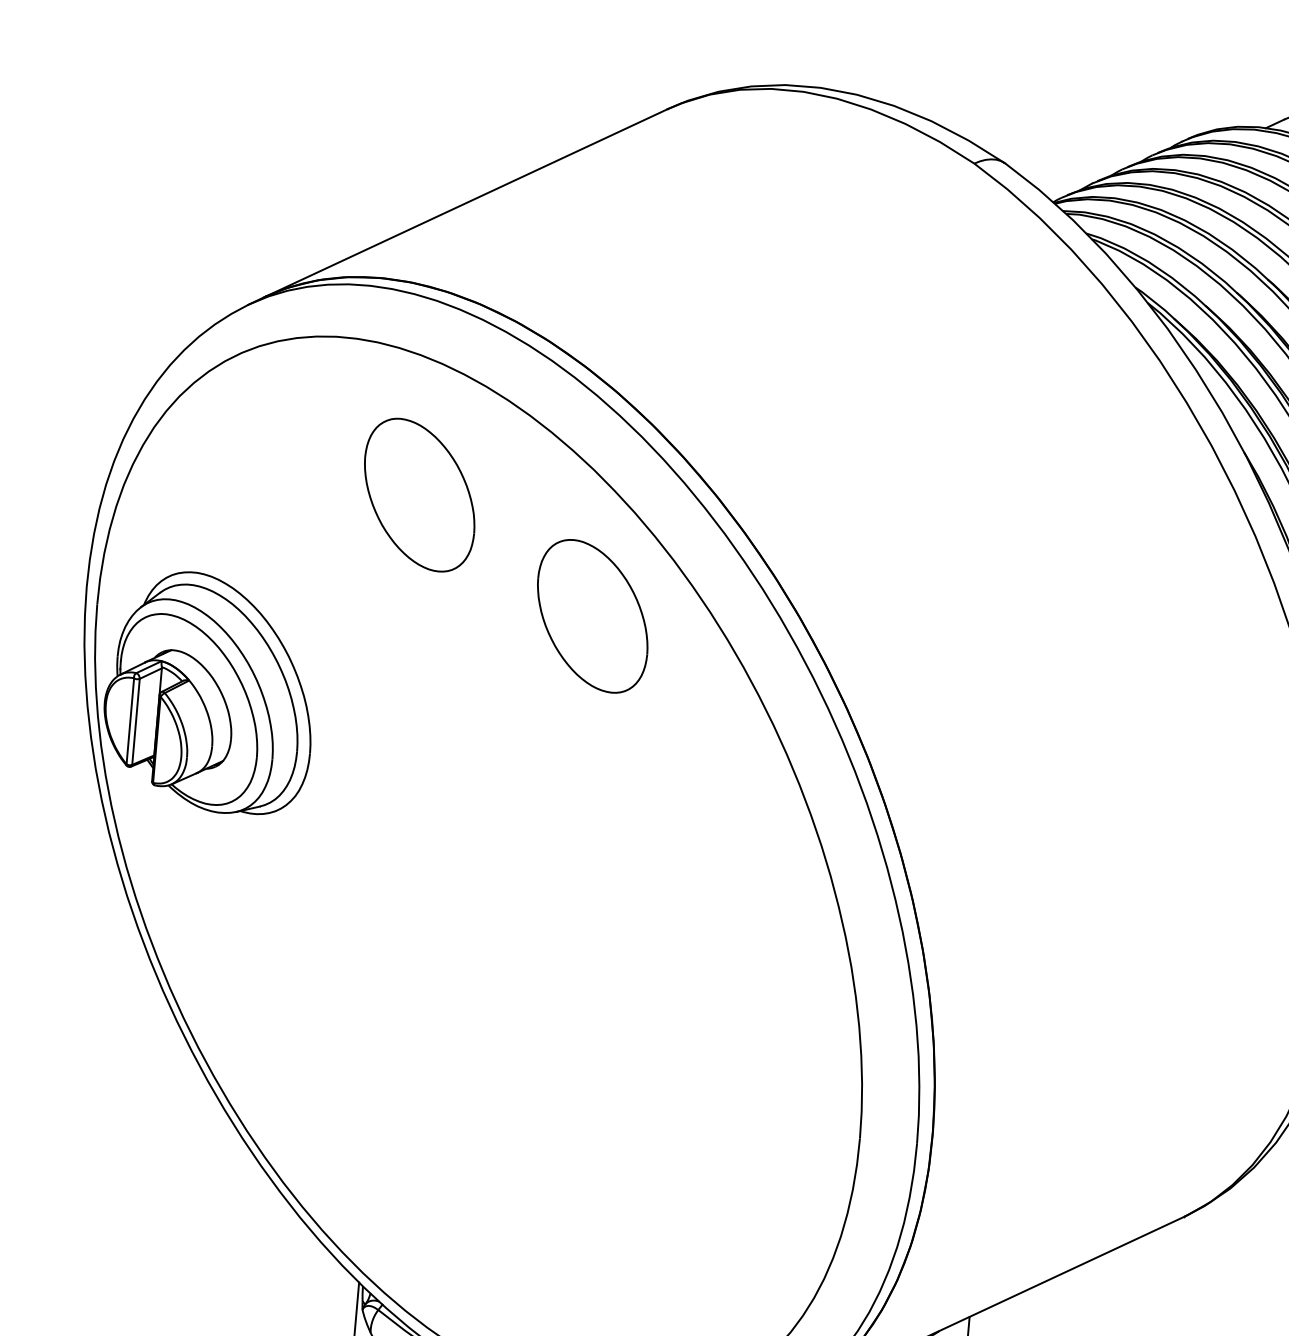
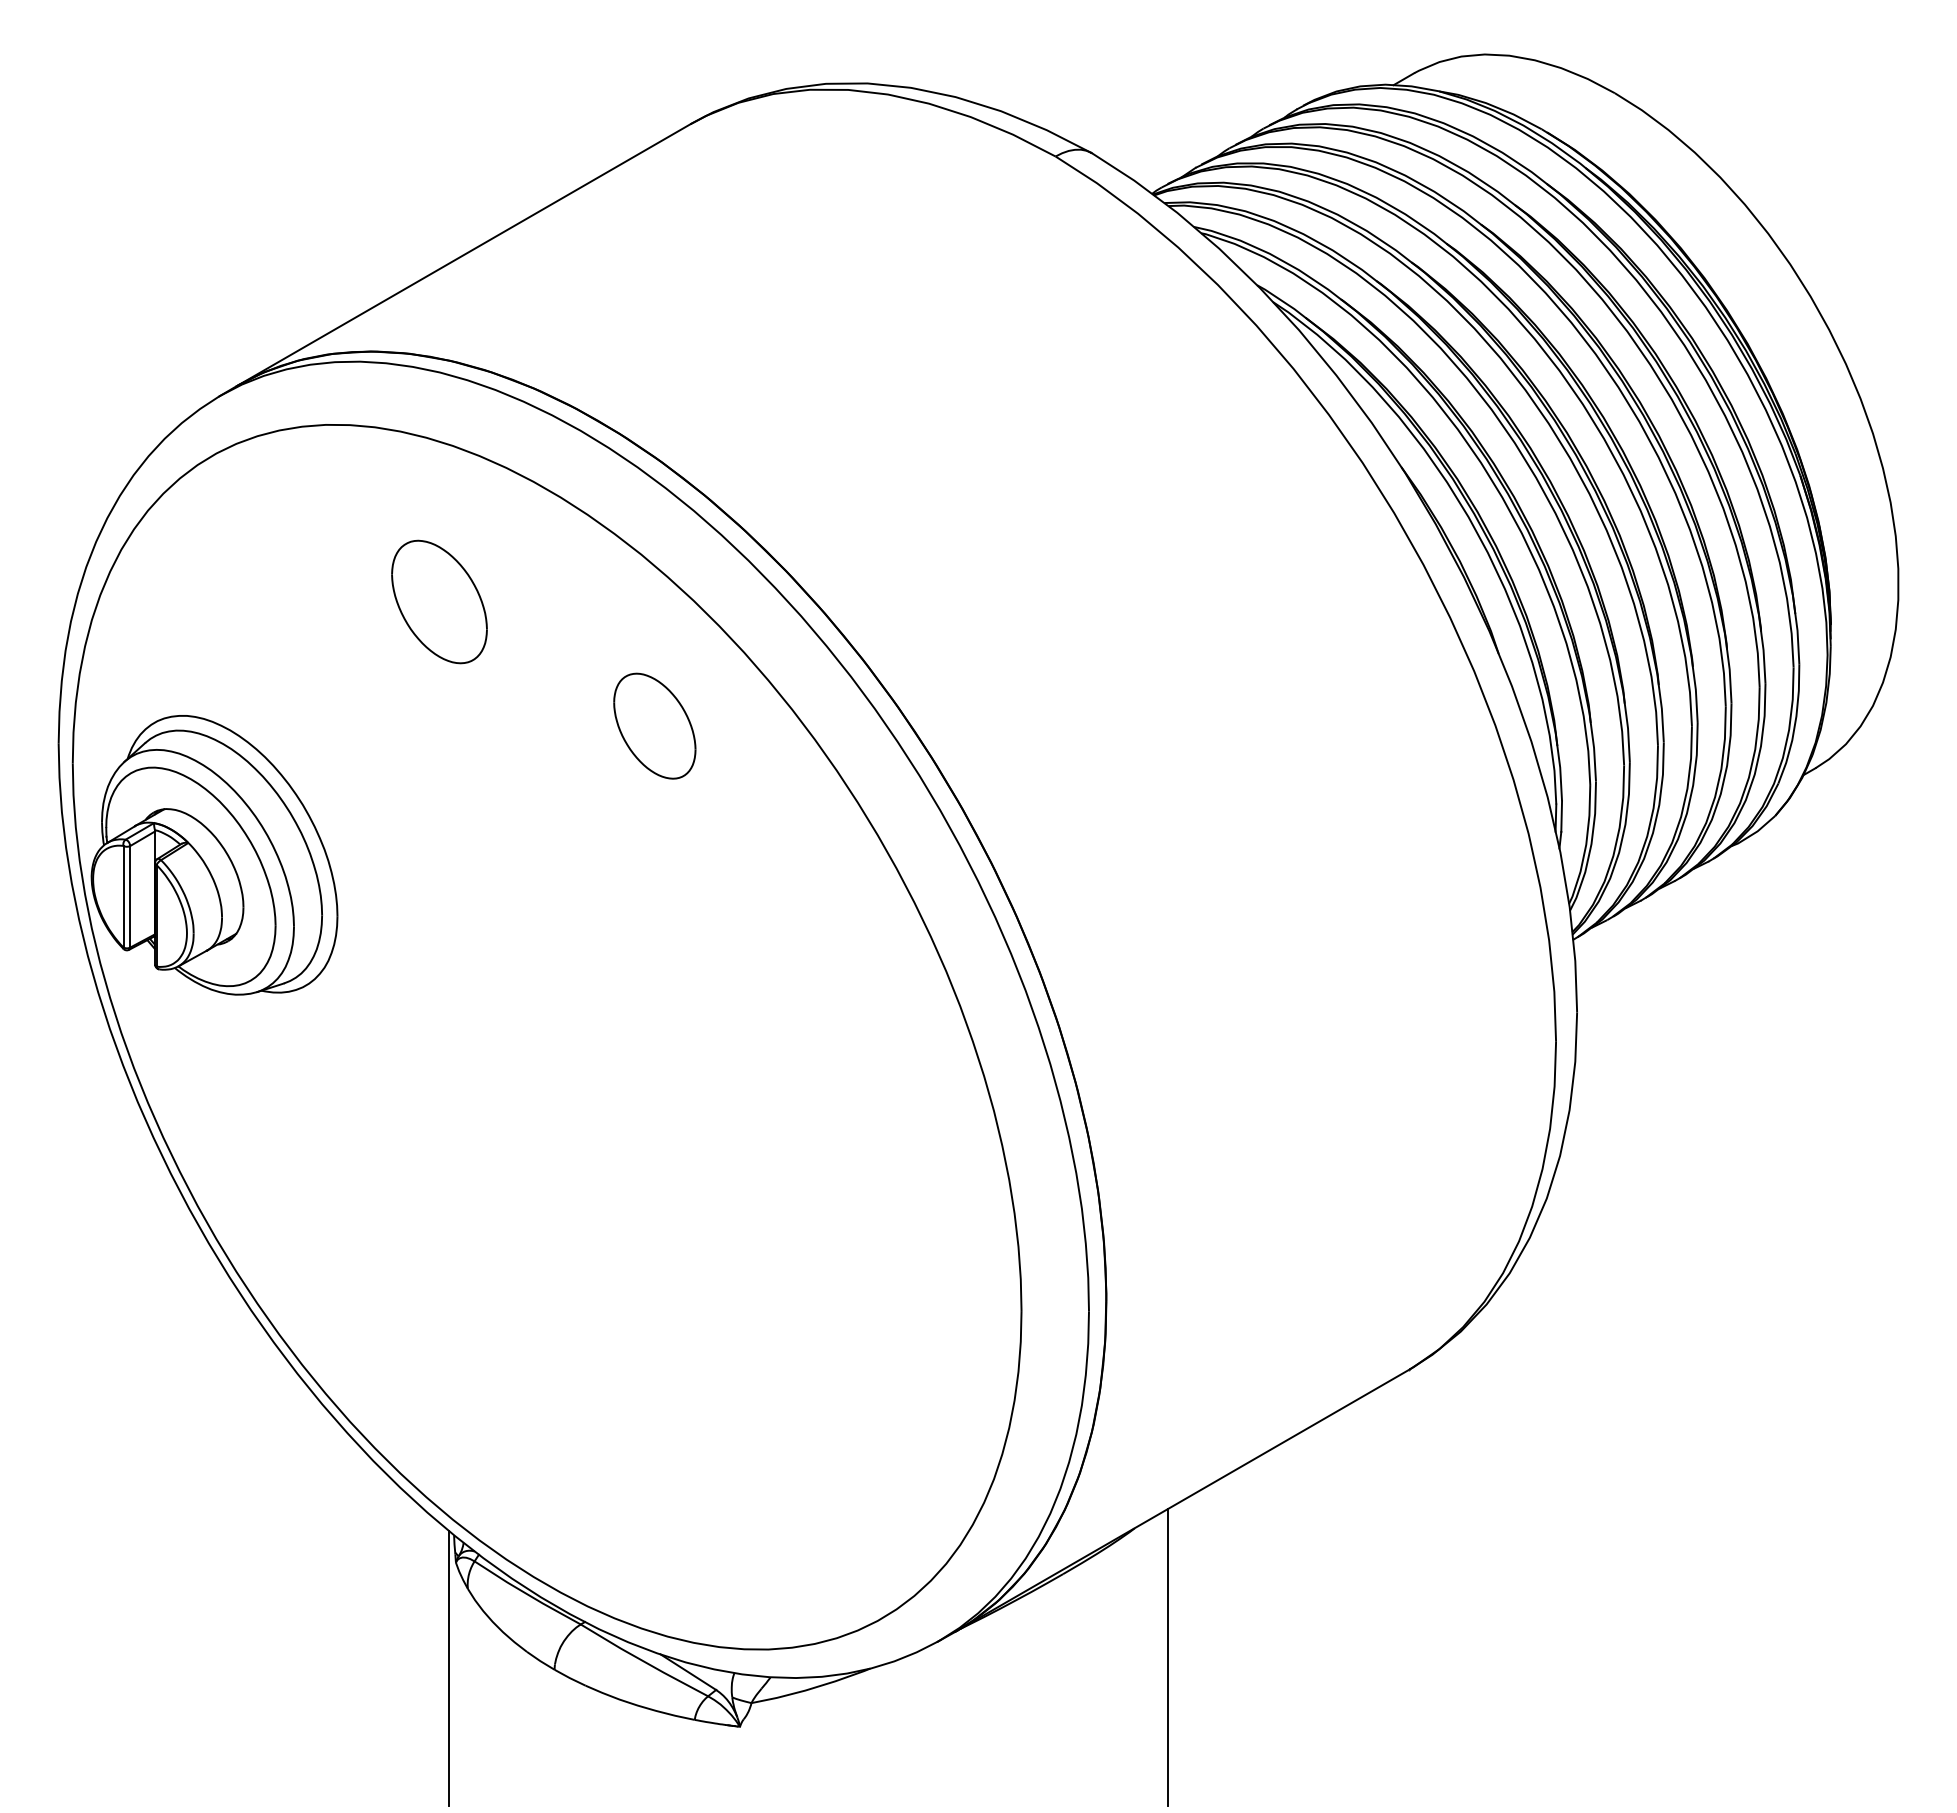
part: (419, 494) -> (439, 601), size x0.7
part: (592, 615) -> (654, 725), size x0.6

